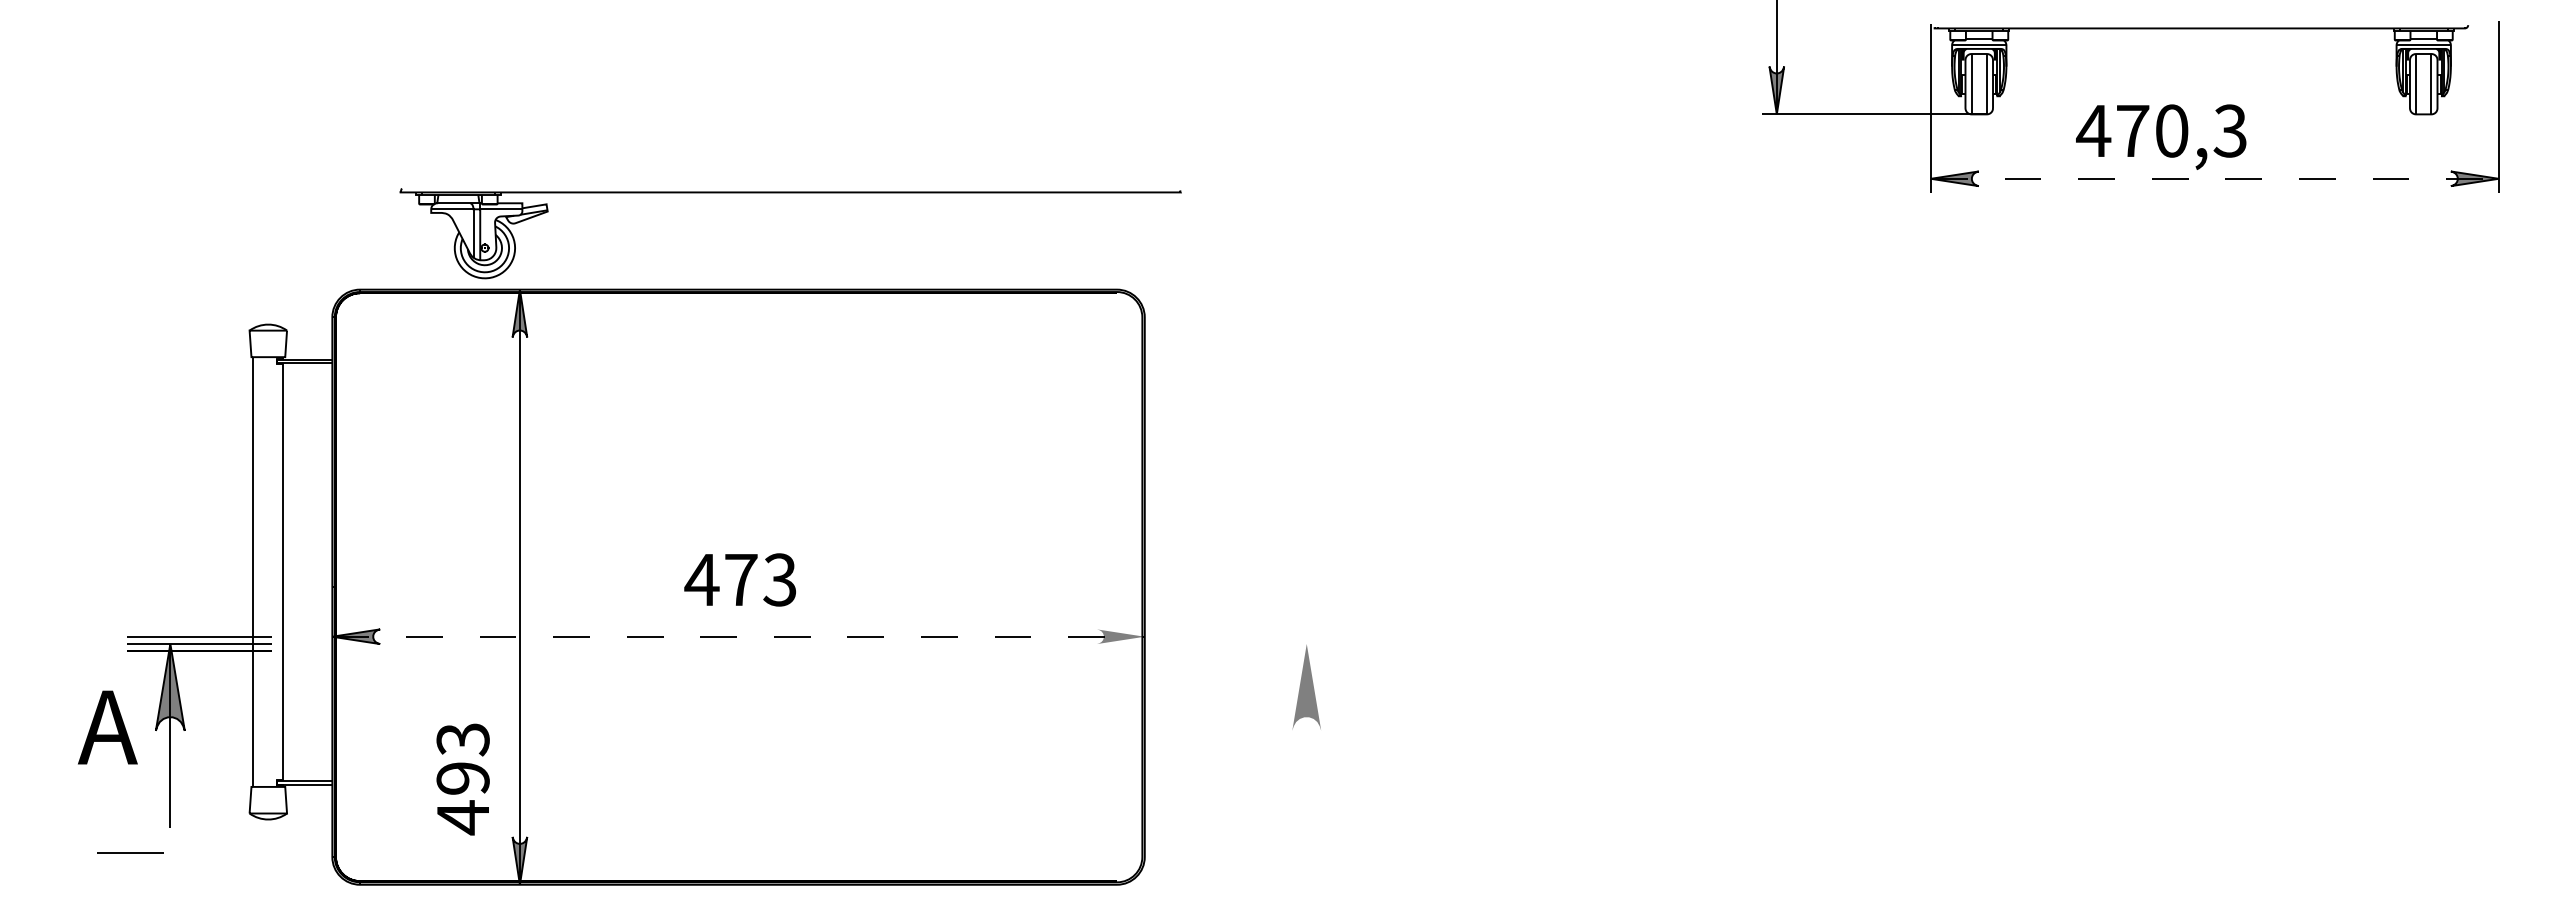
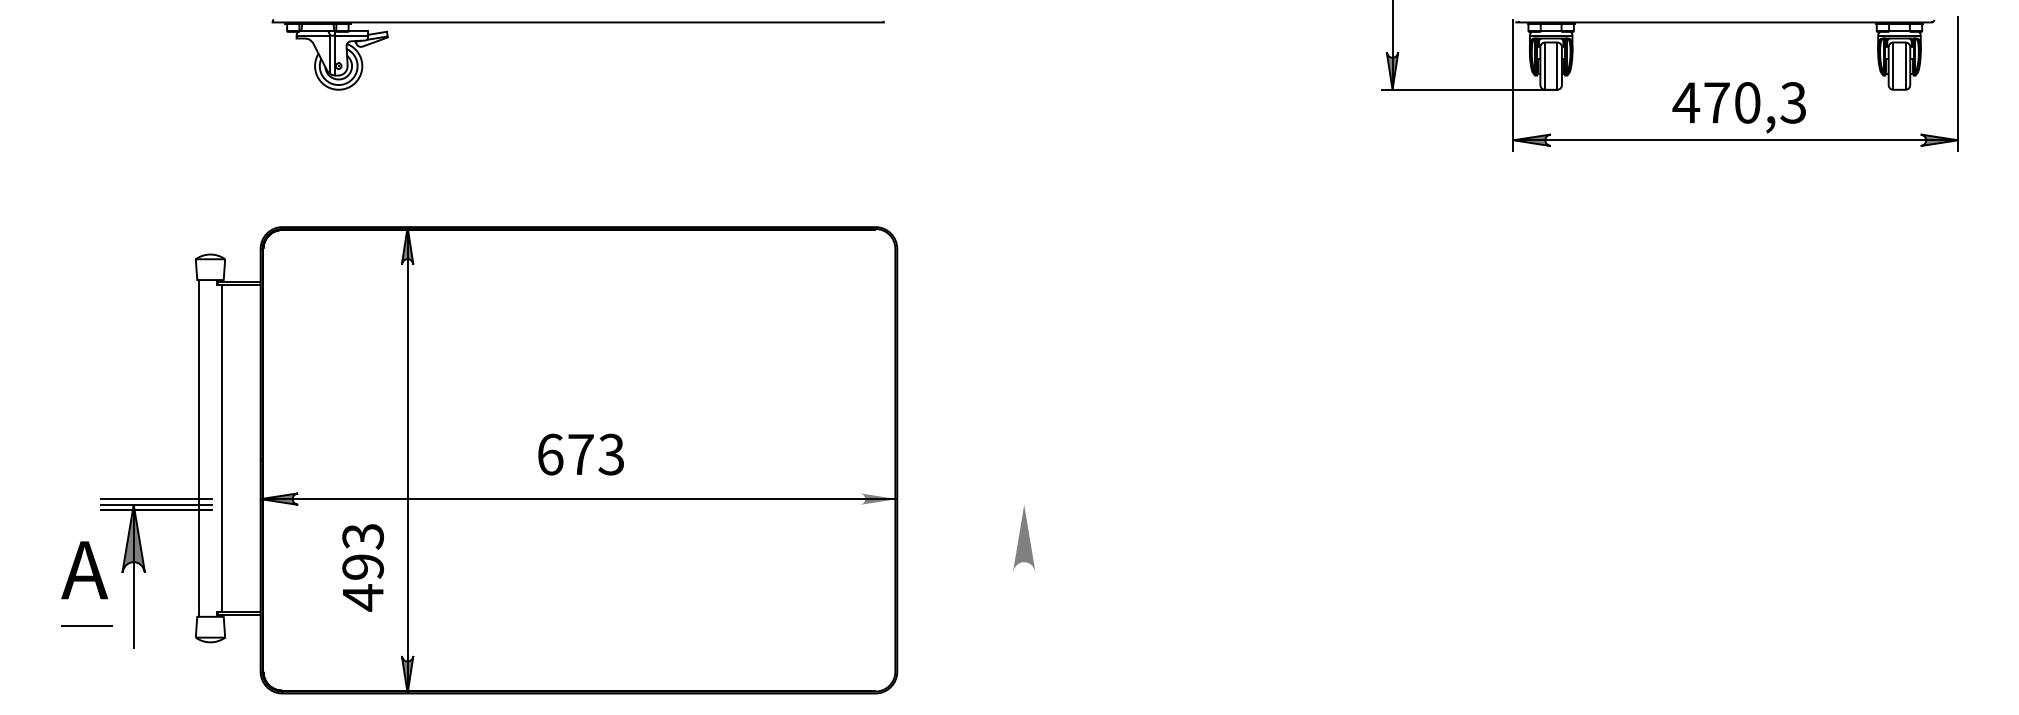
text: (2161, 136) -> (1739, 107), moved
line: (2214, 178) -> (1735, 140), dashed -> solid
part: (790, 193) -> (578, 23), moved
text: (701, 579) -> (549, 454), 473 -> 673
line: (739, 636) -> (579, 498), dashed -> solid
text: (462, 779) -> (362, 567), moved
line: (130, 852) -> (86, 625), moved

